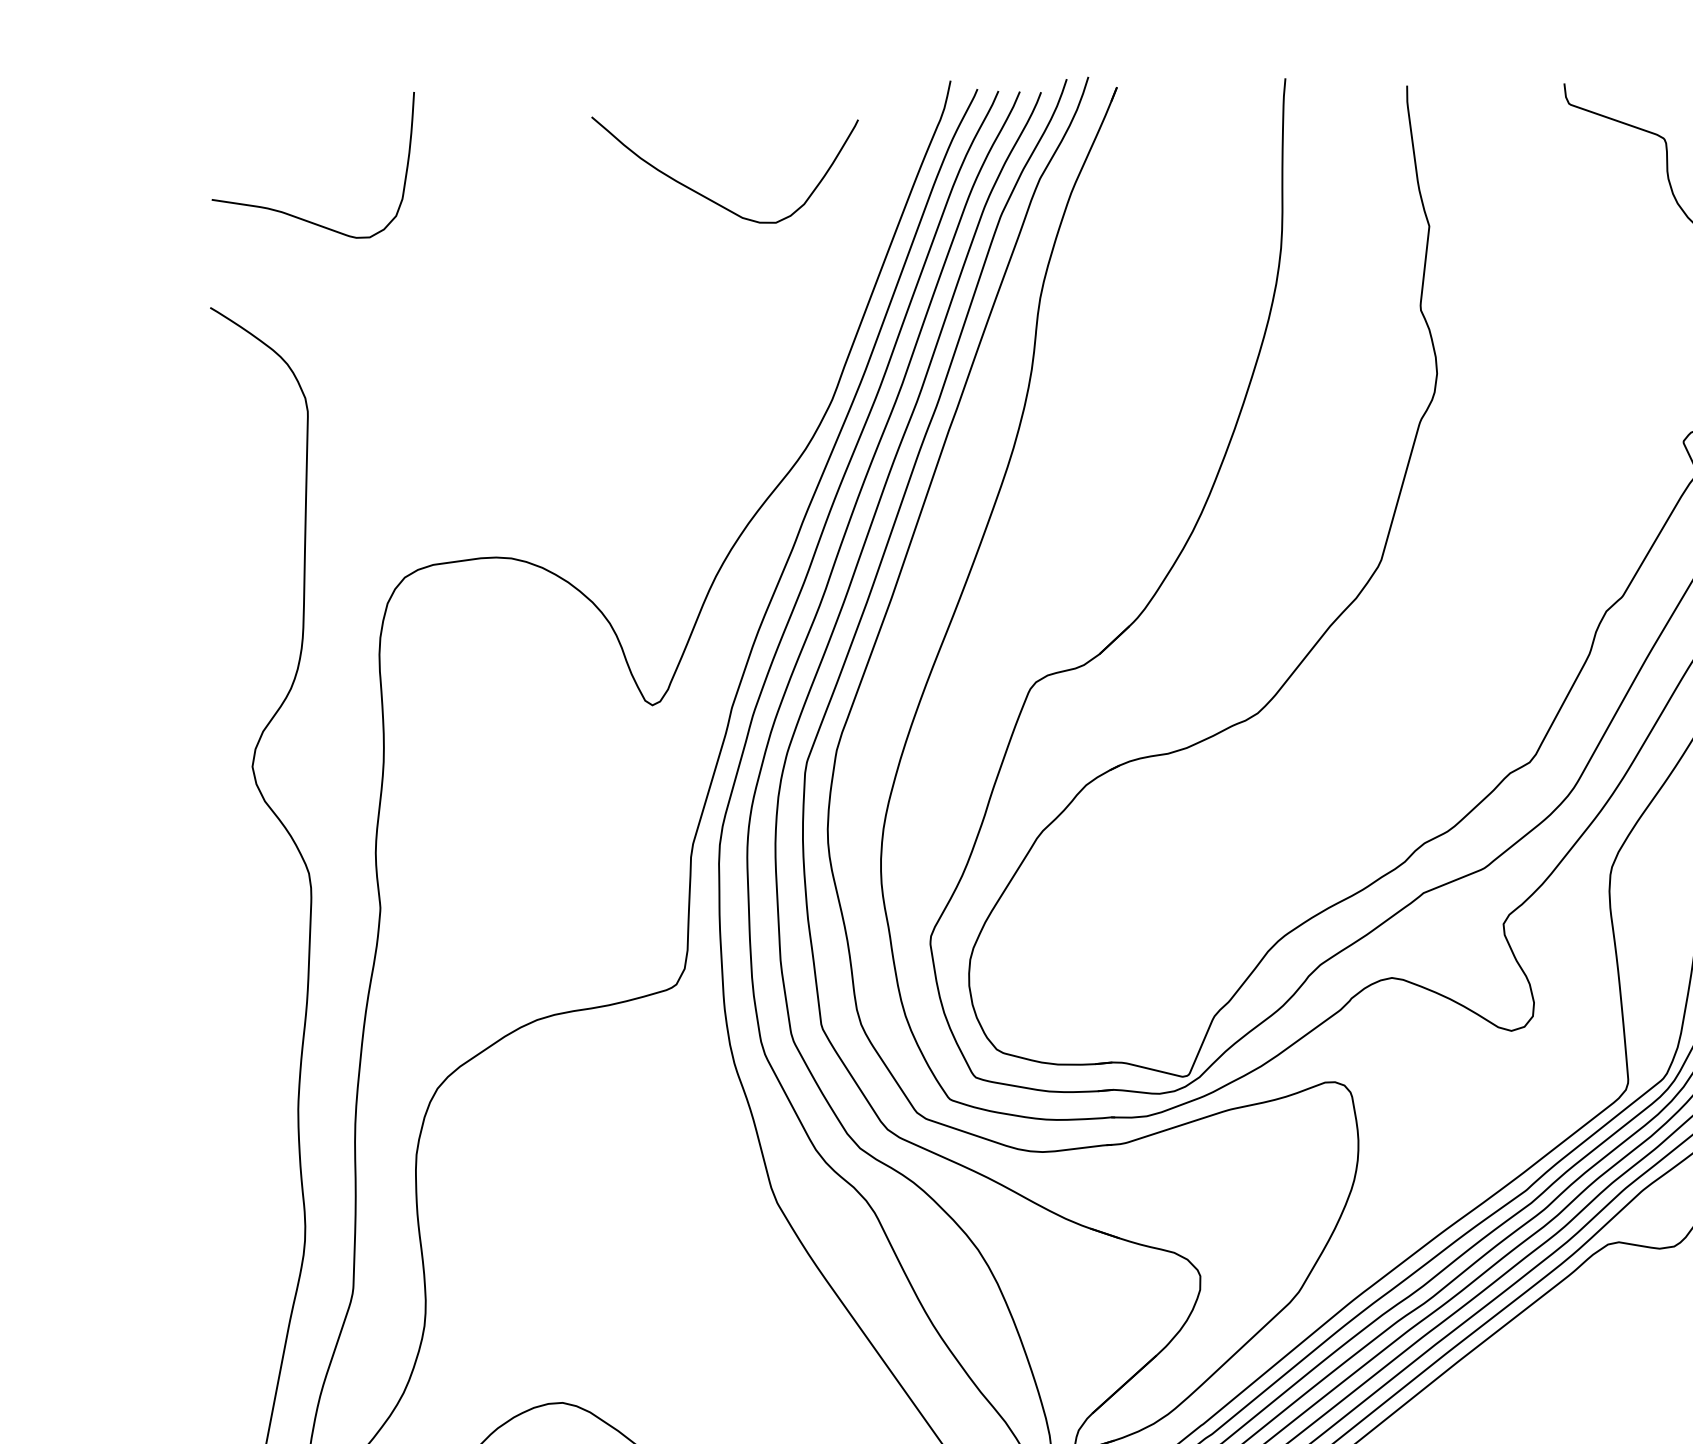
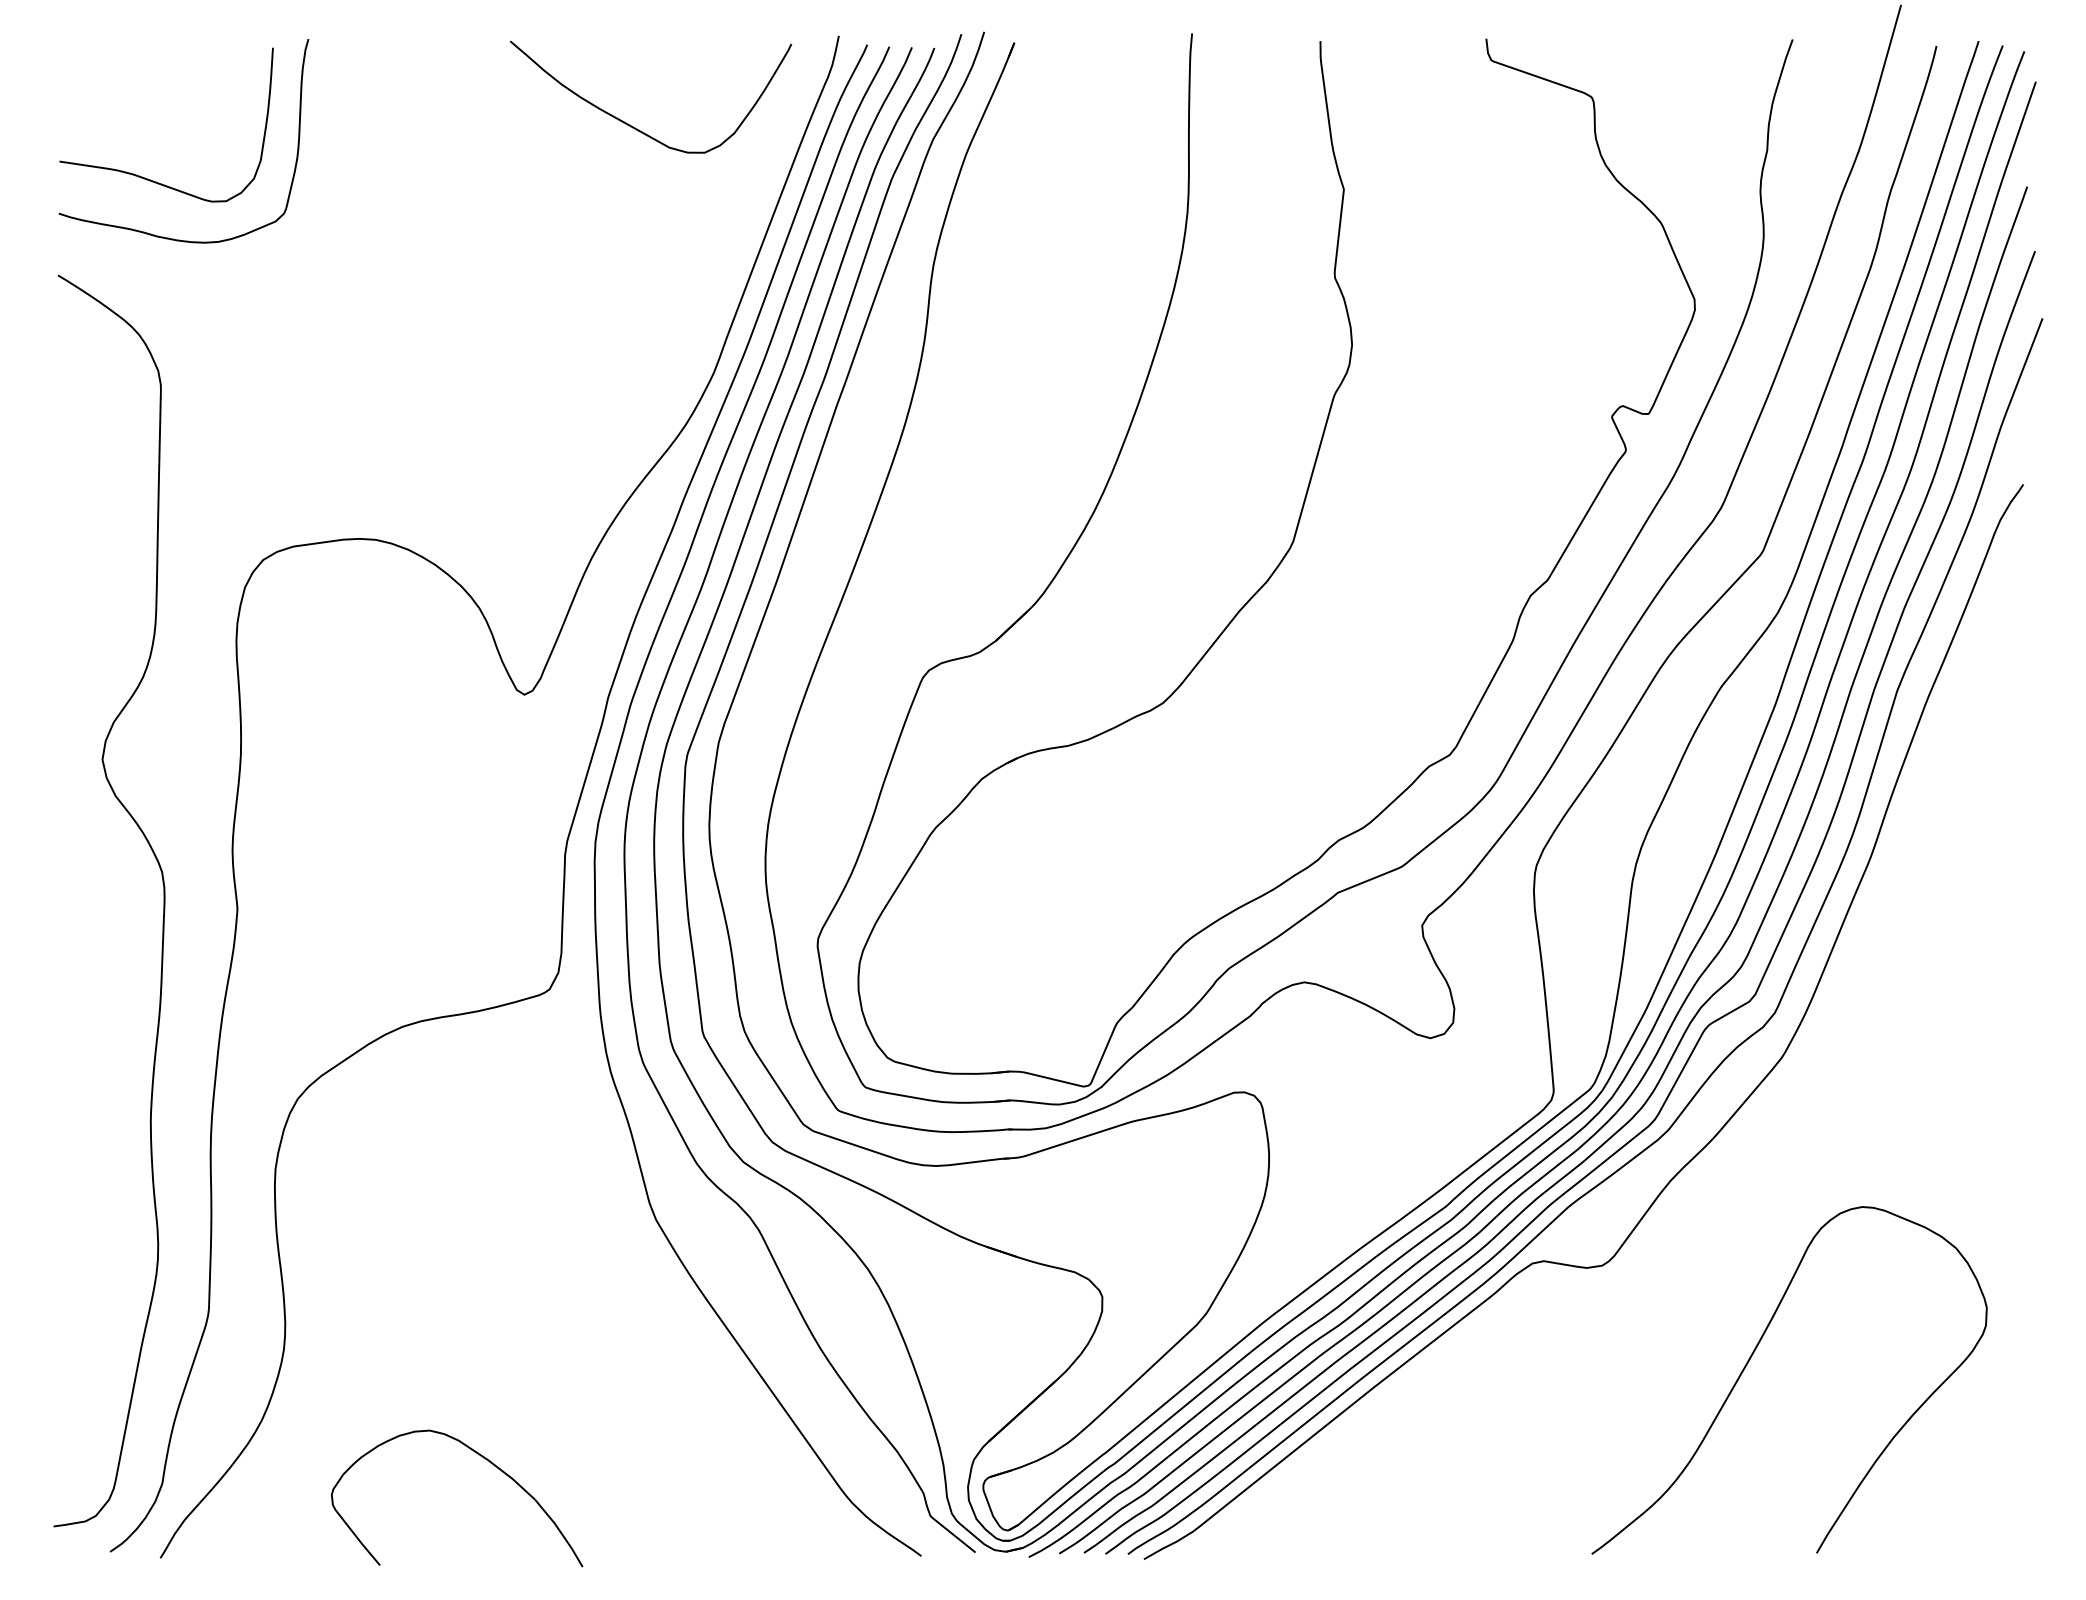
curve: (710, 198) -> (635, 127), moved
curve: (310, 270) -> (163, 236), added

